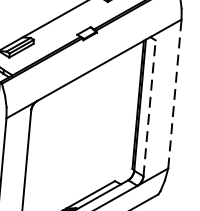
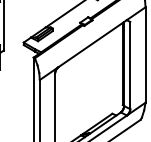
line: (174, 93) -> (145, 54), dashed -> solid
line: (149, 108) -> (130, 65), dashed -> solid

